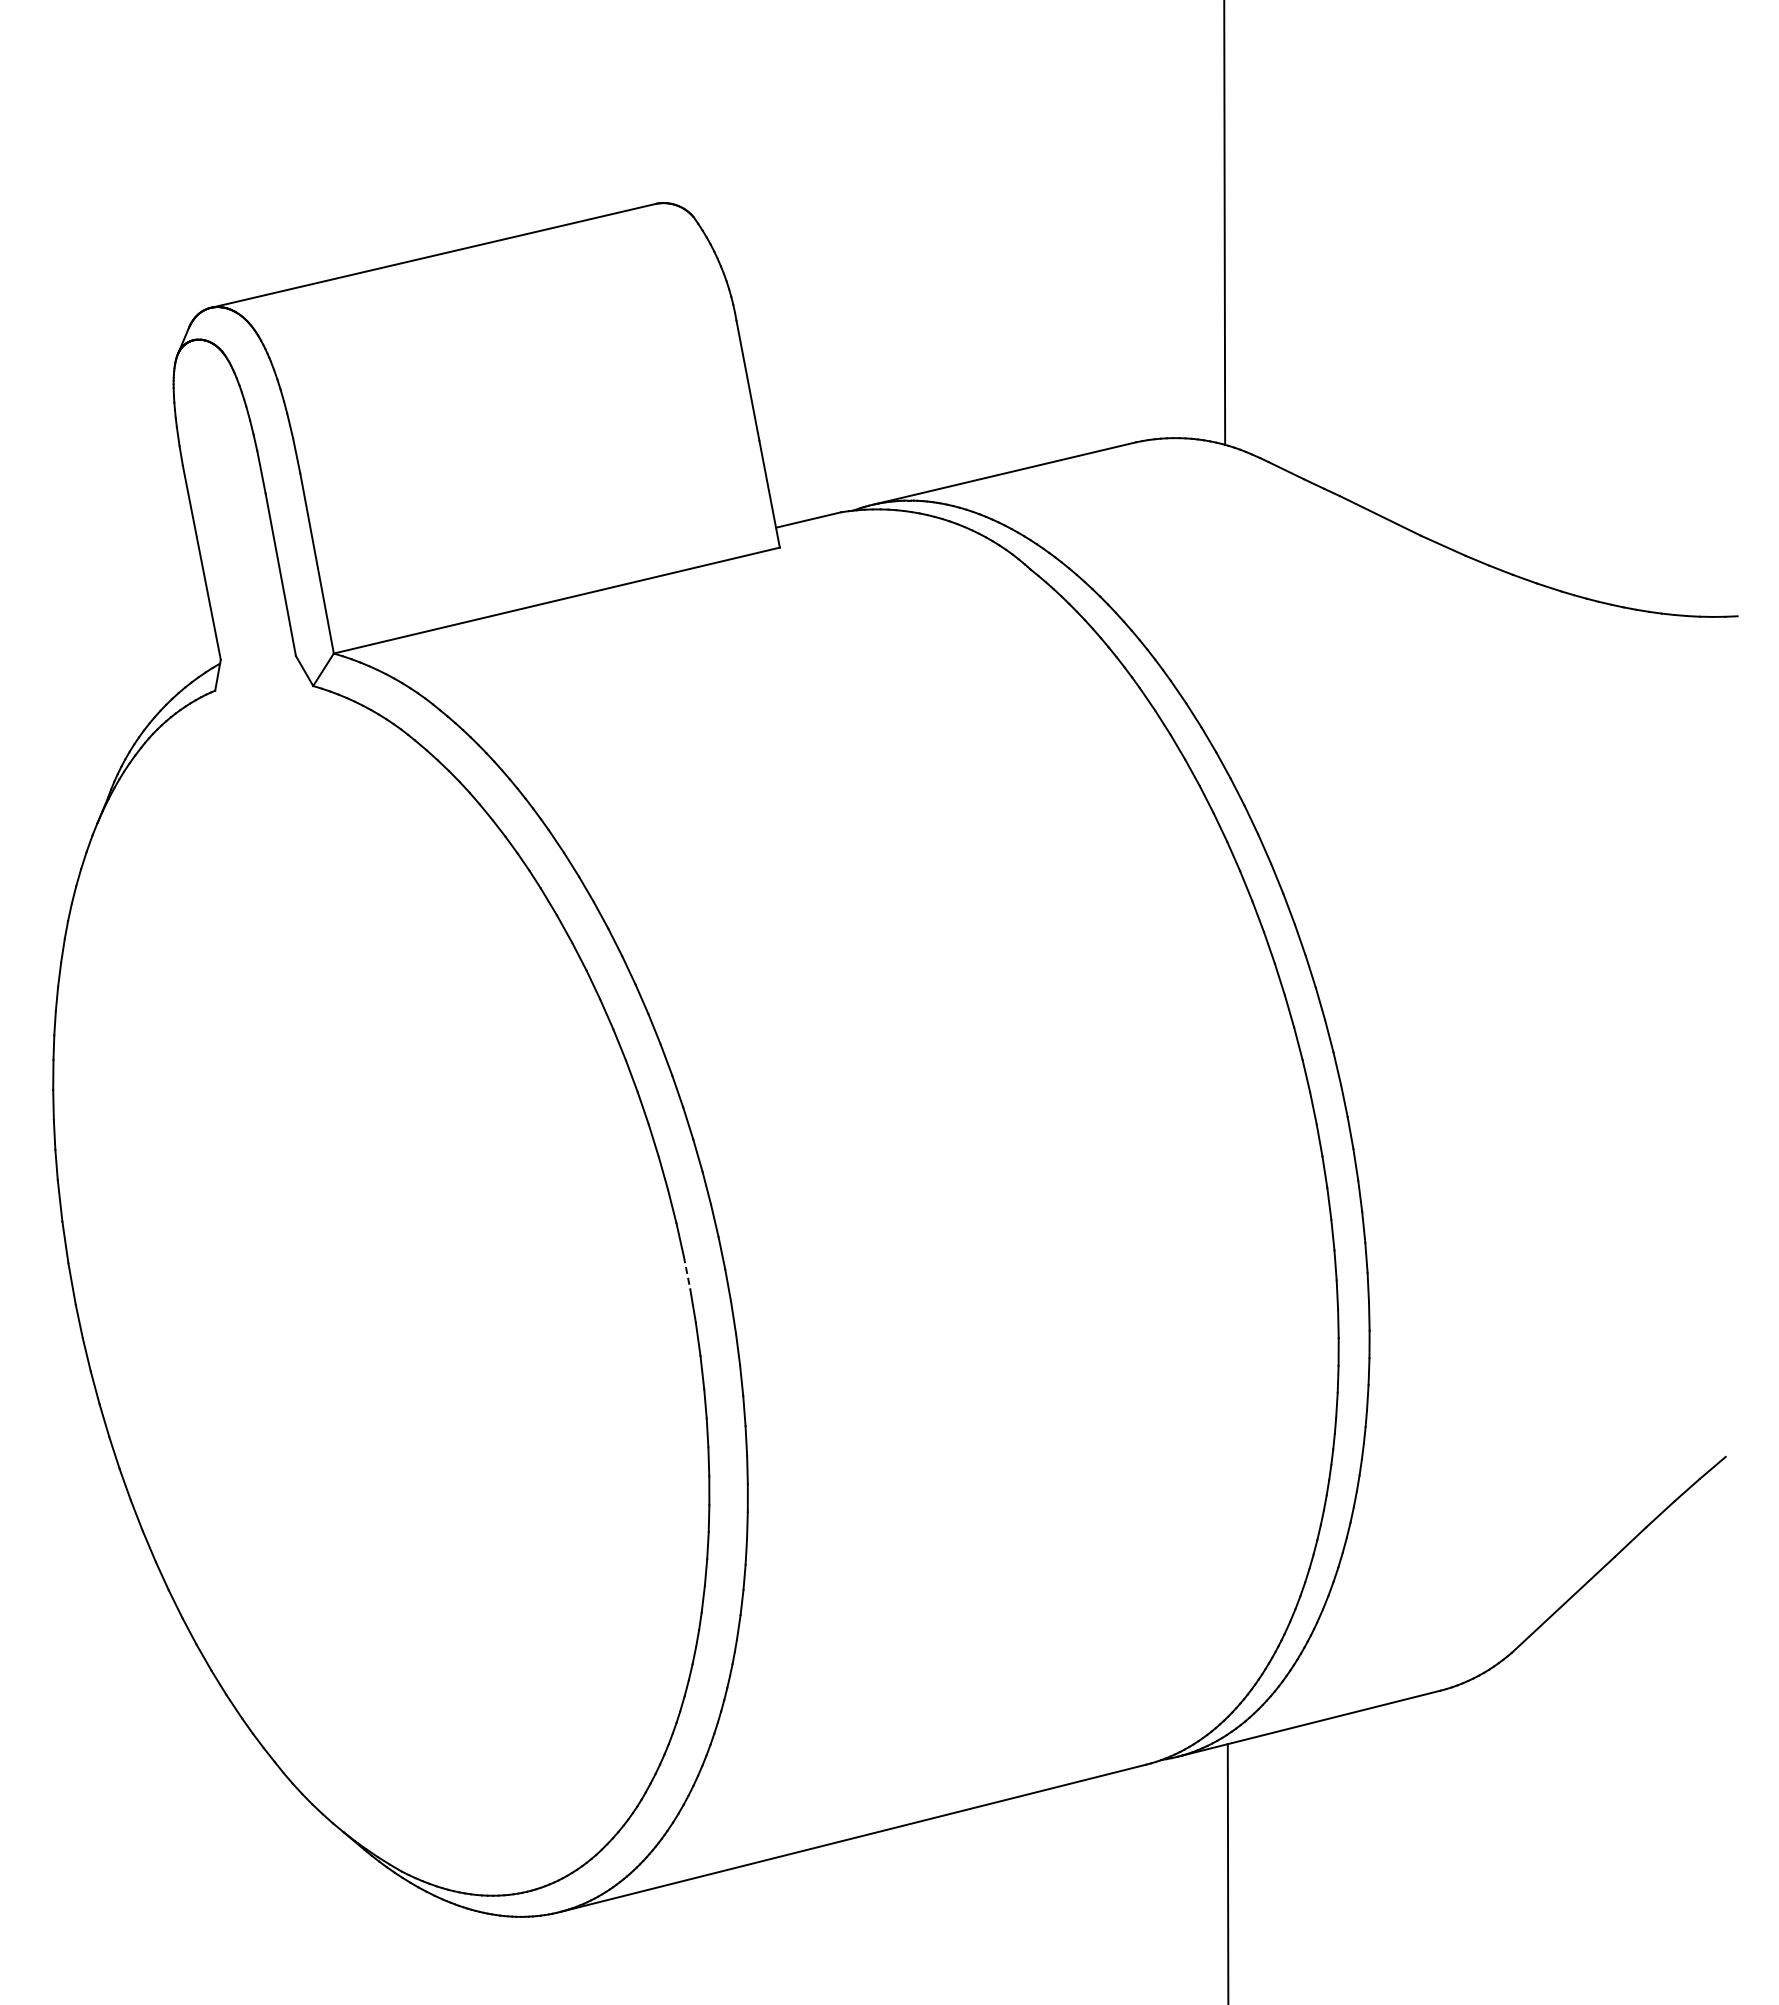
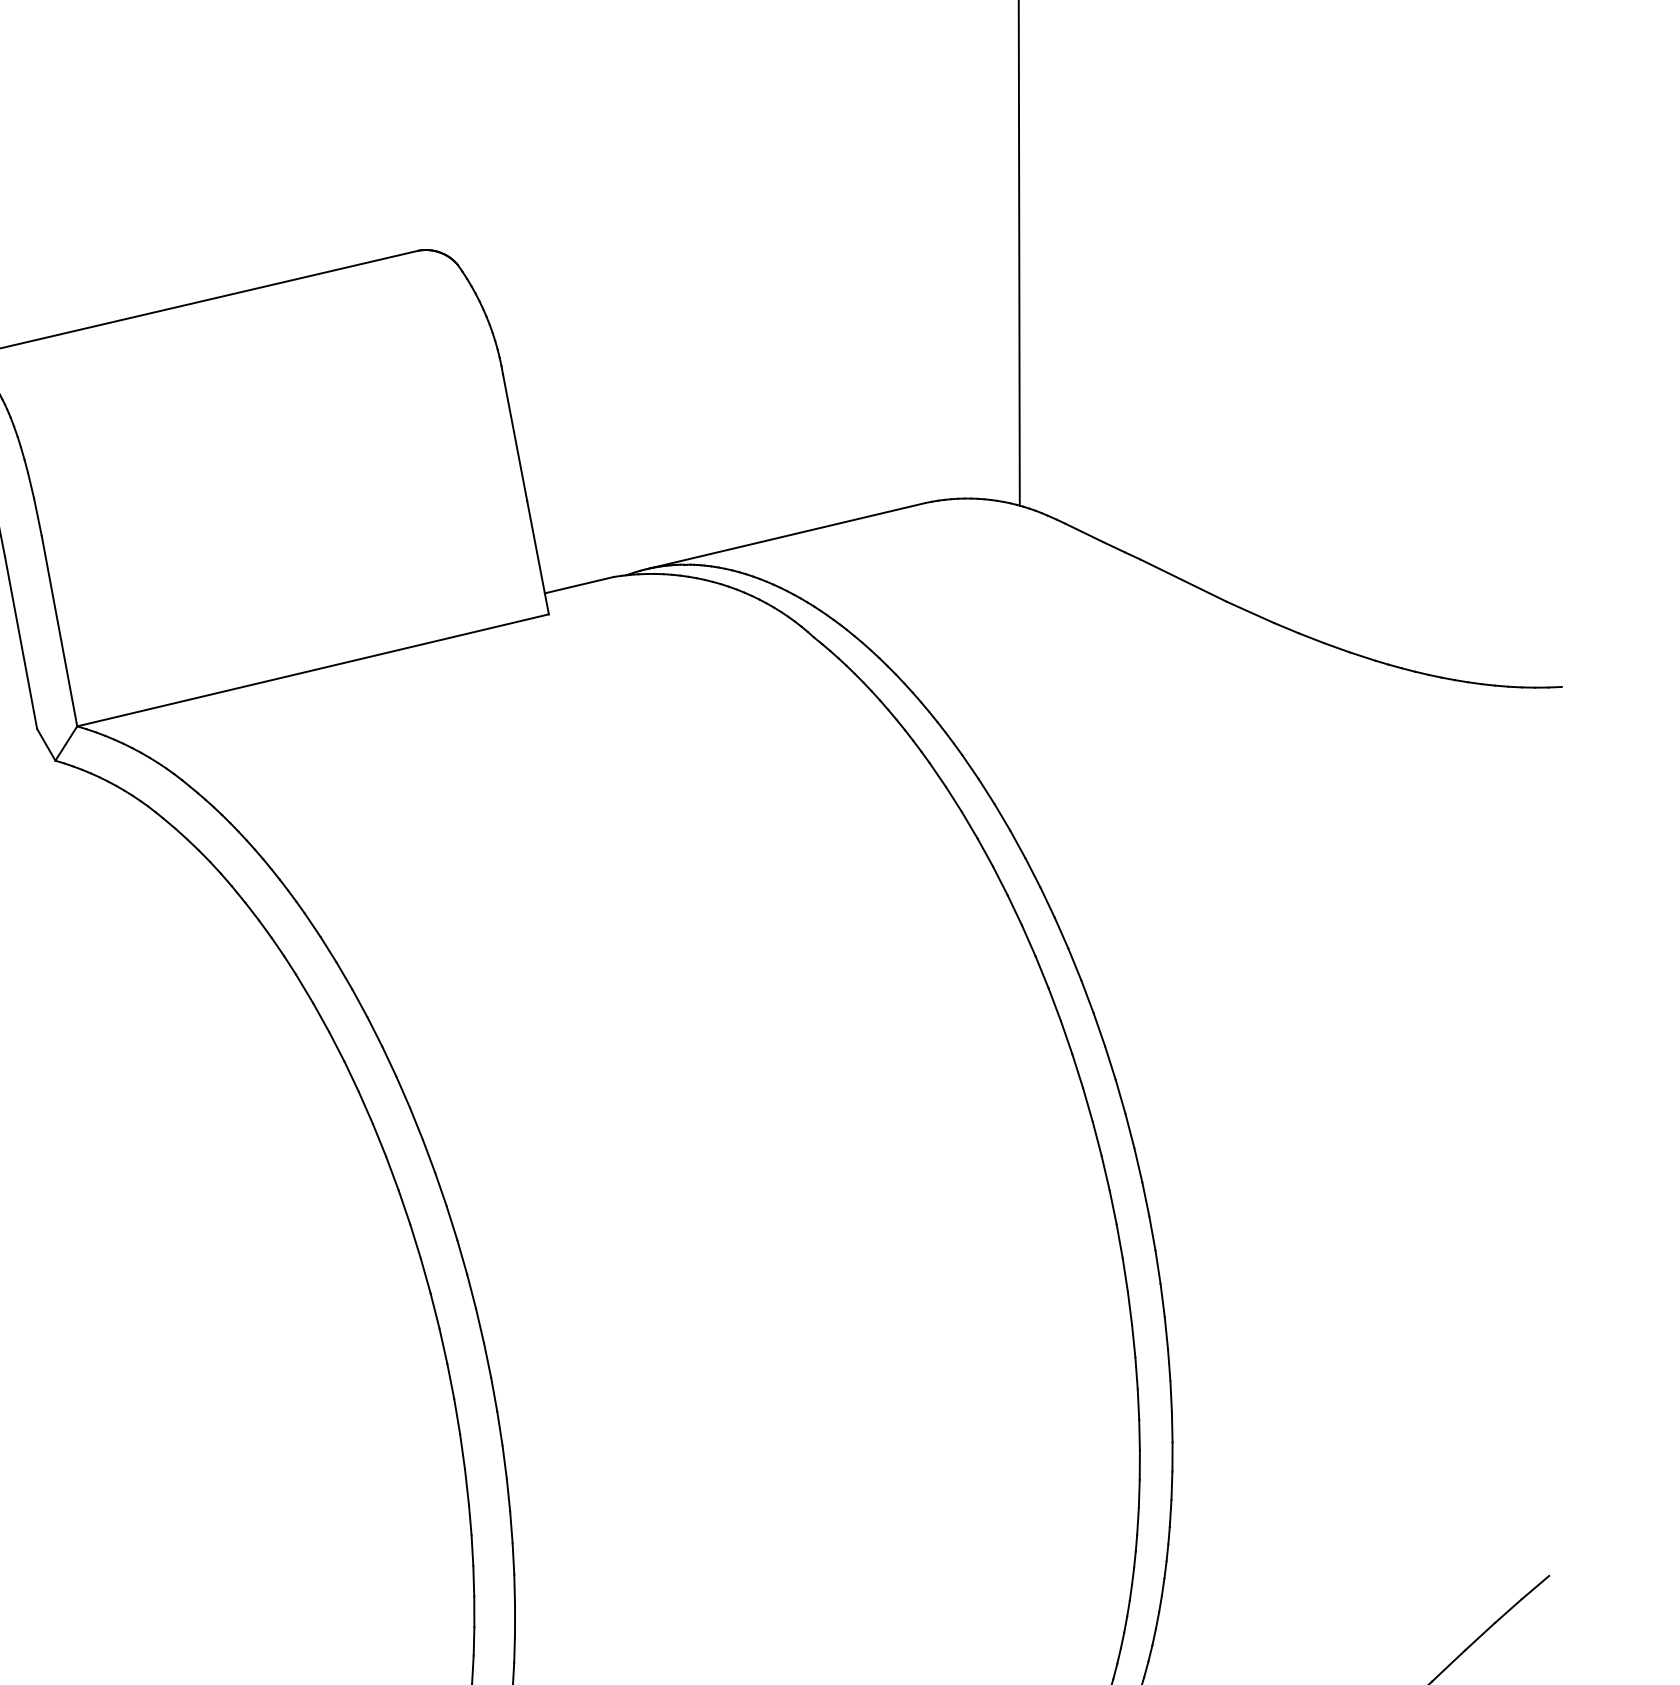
line: (687, 1272) -> (451, 1380), dashed -> solid

